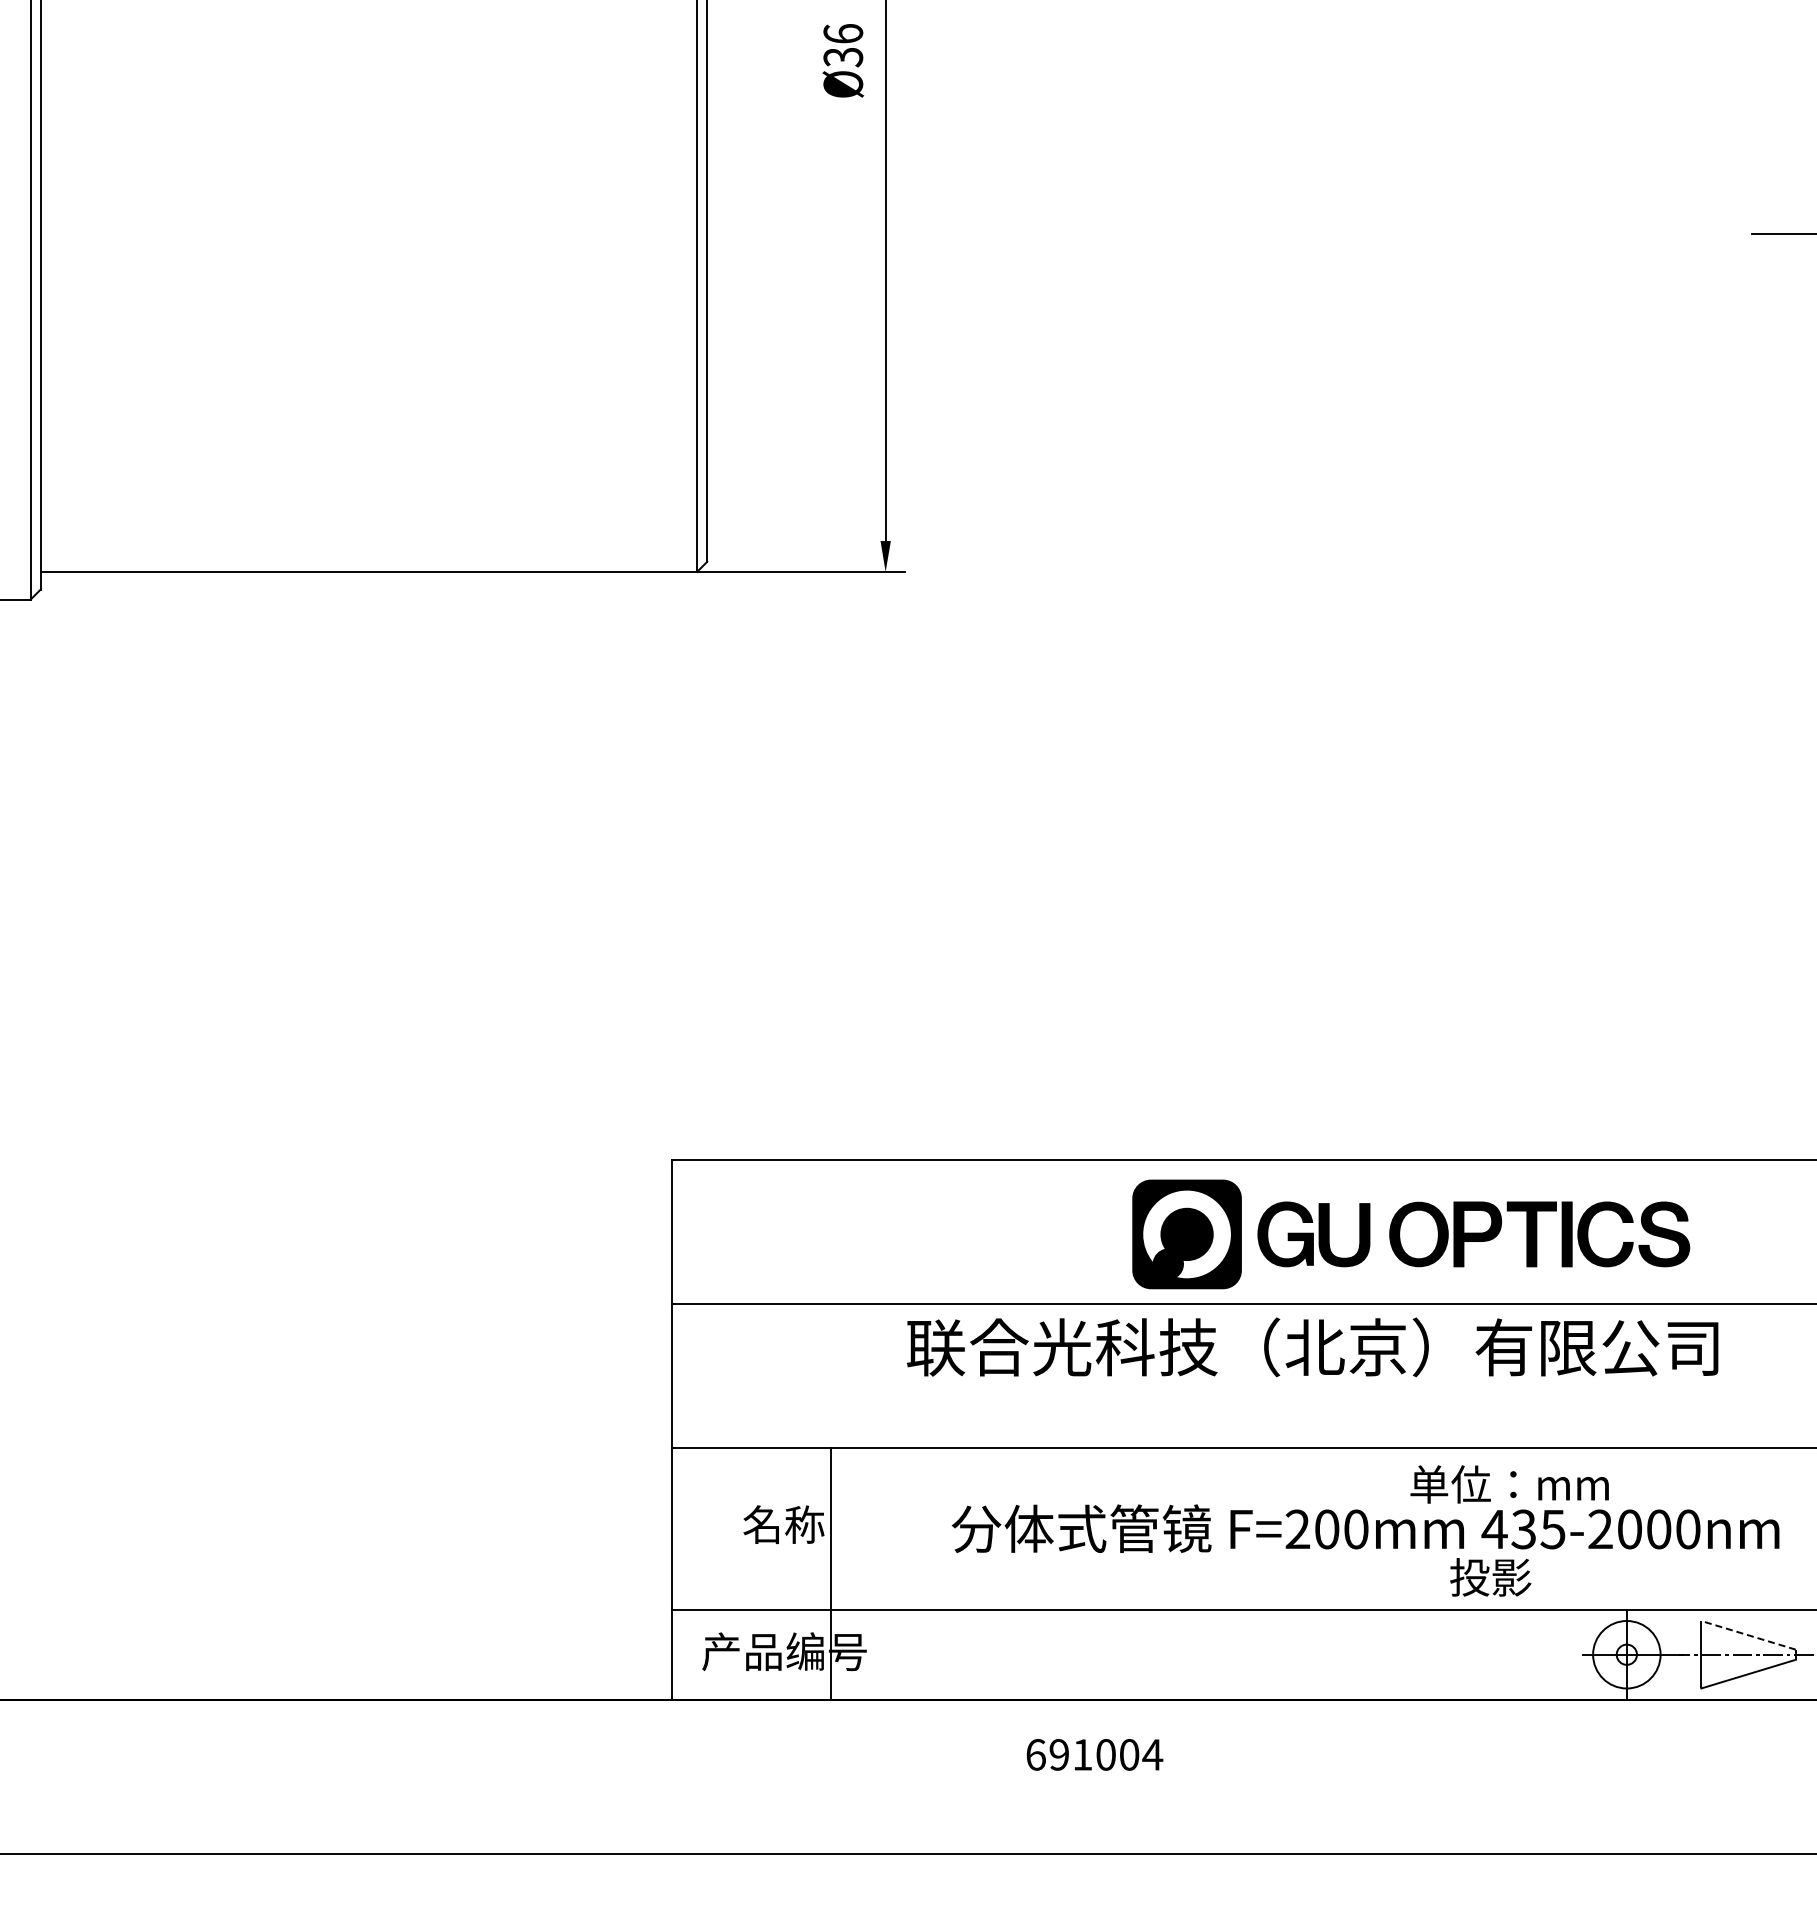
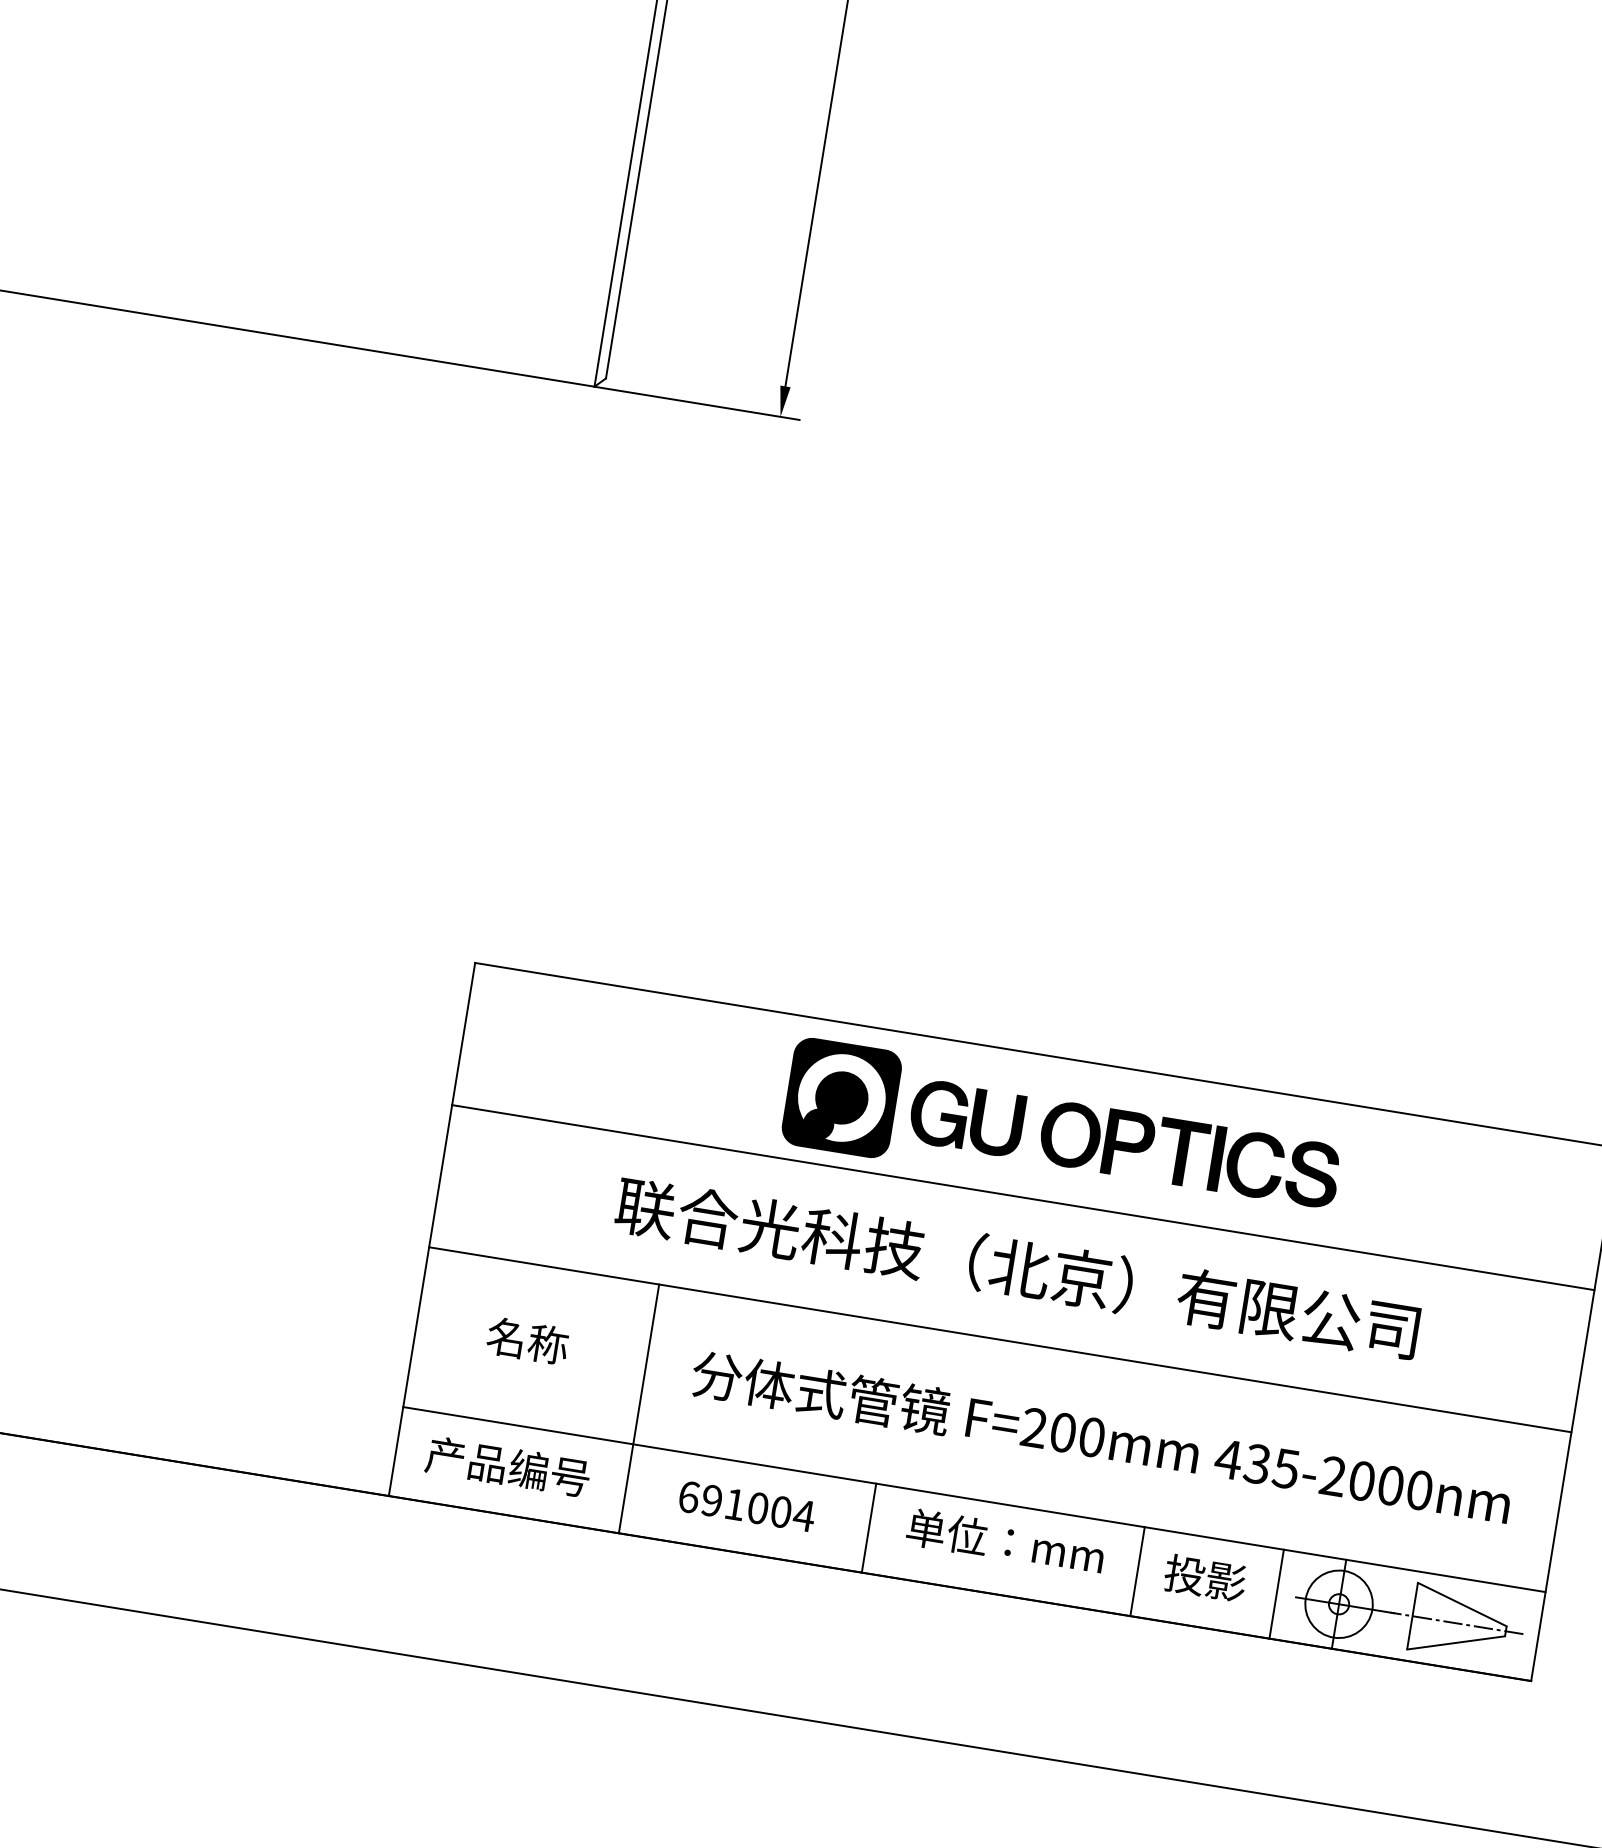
part: (1411, 1234) -> (1063, 1133), moved
text: (1312, 1347) -> (1017, 1268), moved
text: (1509, 1484) -> (1005, 1541), moved
line: (830, 1573) -> (638, 1408), moved
text: (1490, 1577) -> (1205, 1578), moved
line: (1748, 1635) -> (1462, 1604), dashed -> solid
line: (1150, 1654) -> (868, 1527), added
line: (1422, 1654) -> (1137, 1571), added
line: (1563, 1654) -> (1276, 1593), added
text: (1094, 1754) -> (746, 1506), moved

